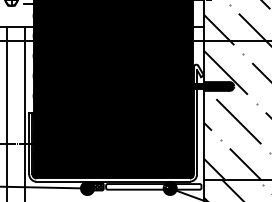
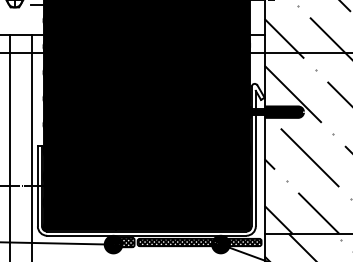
hatch: (153, 186) -> (199, 242), added

